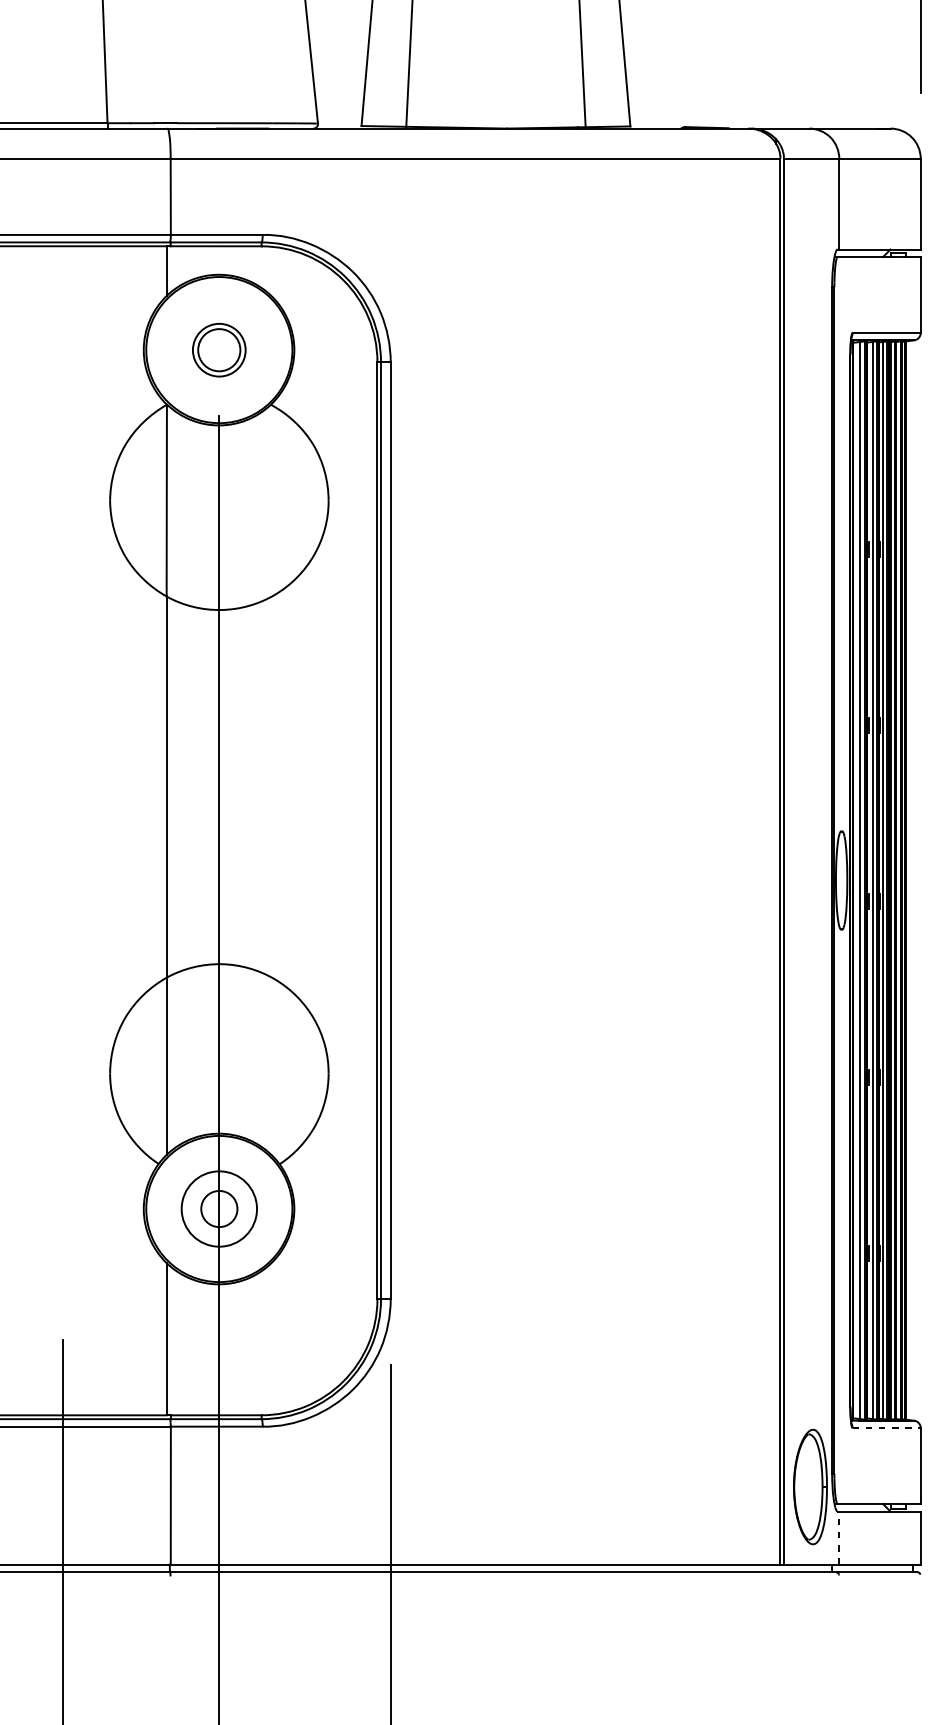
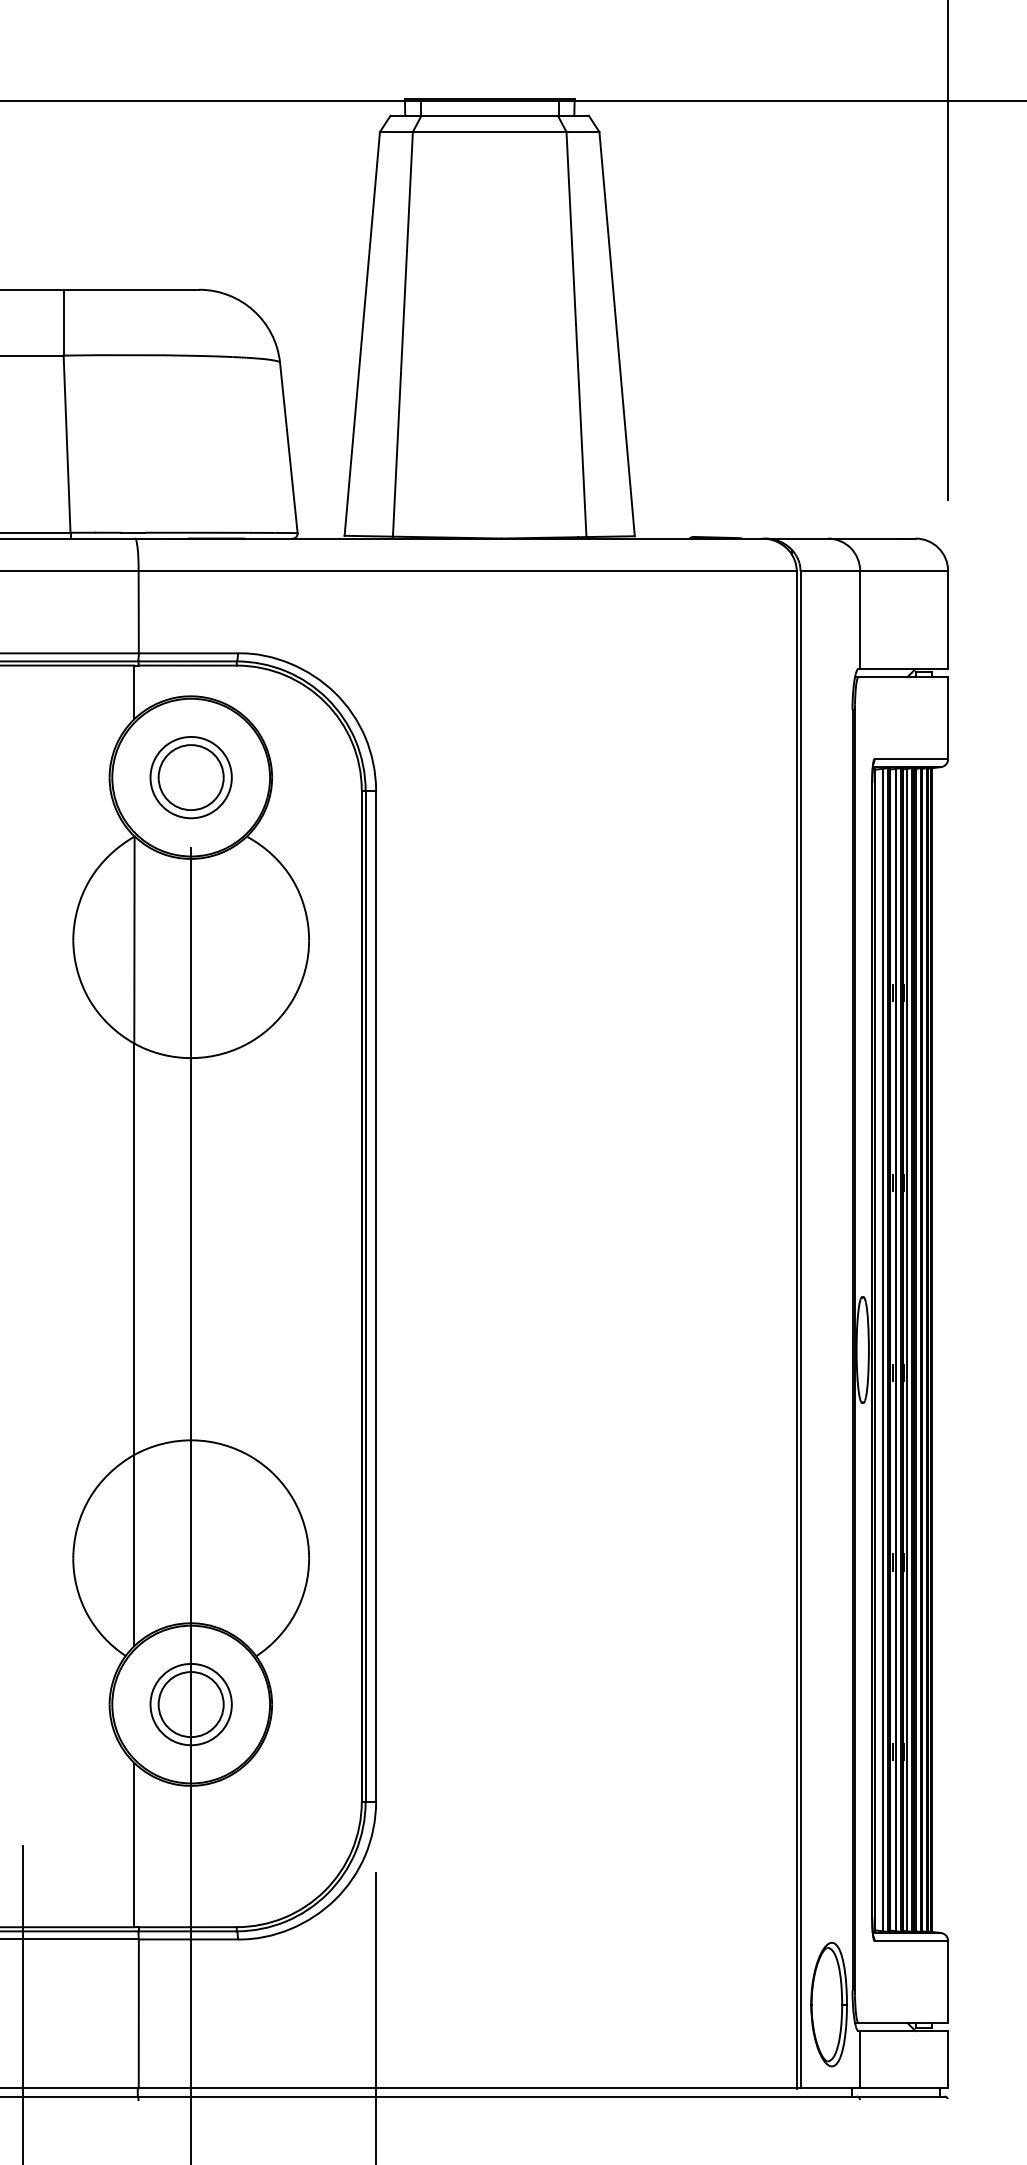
part: (218, 349) -> (190, 777), size x1.43
circle: (218, 1208) -> (190, 1704), size x1.67
line: (886, 1428) -> (911, 1941), dashed -> solid
line: (839, 1537) -> (860, 2059), dashed -> solid

